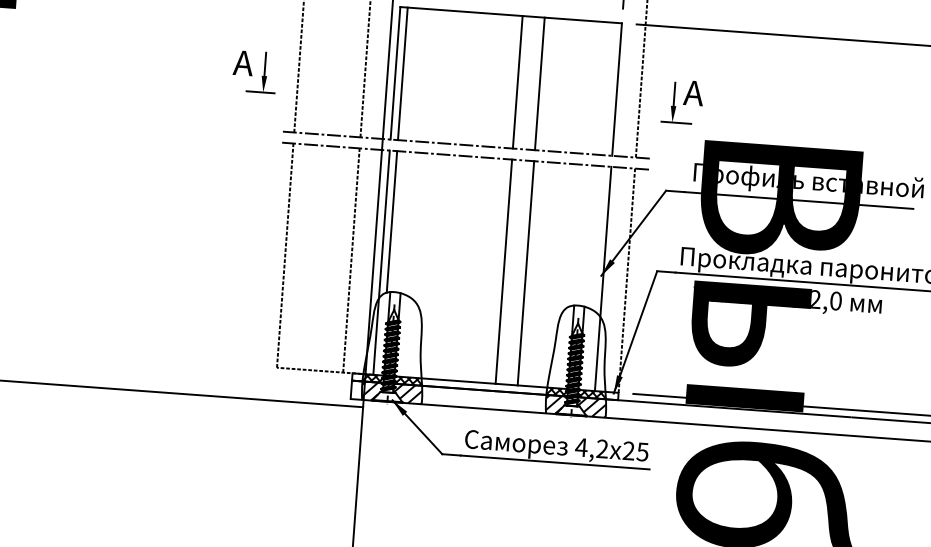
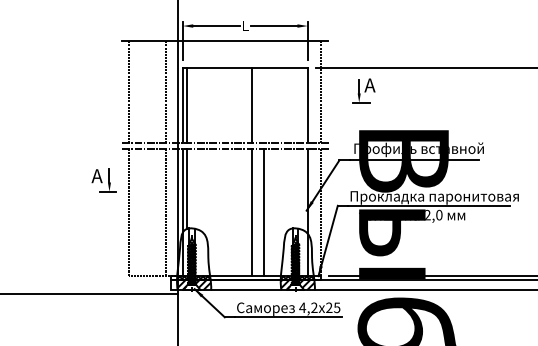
part: (254, 71) -> (103, 180), moved
line: (540, 83) -> (264, 105), removed
part: (681, 101) -> (363, 90), moved

